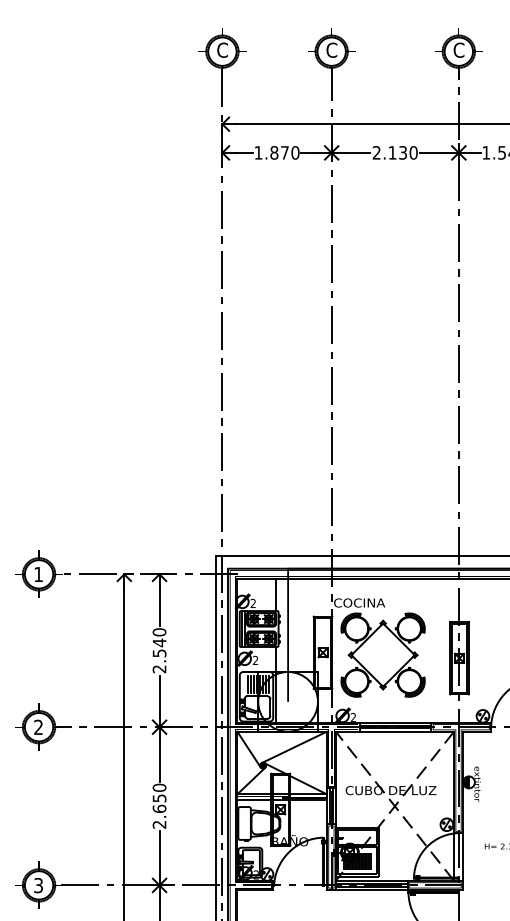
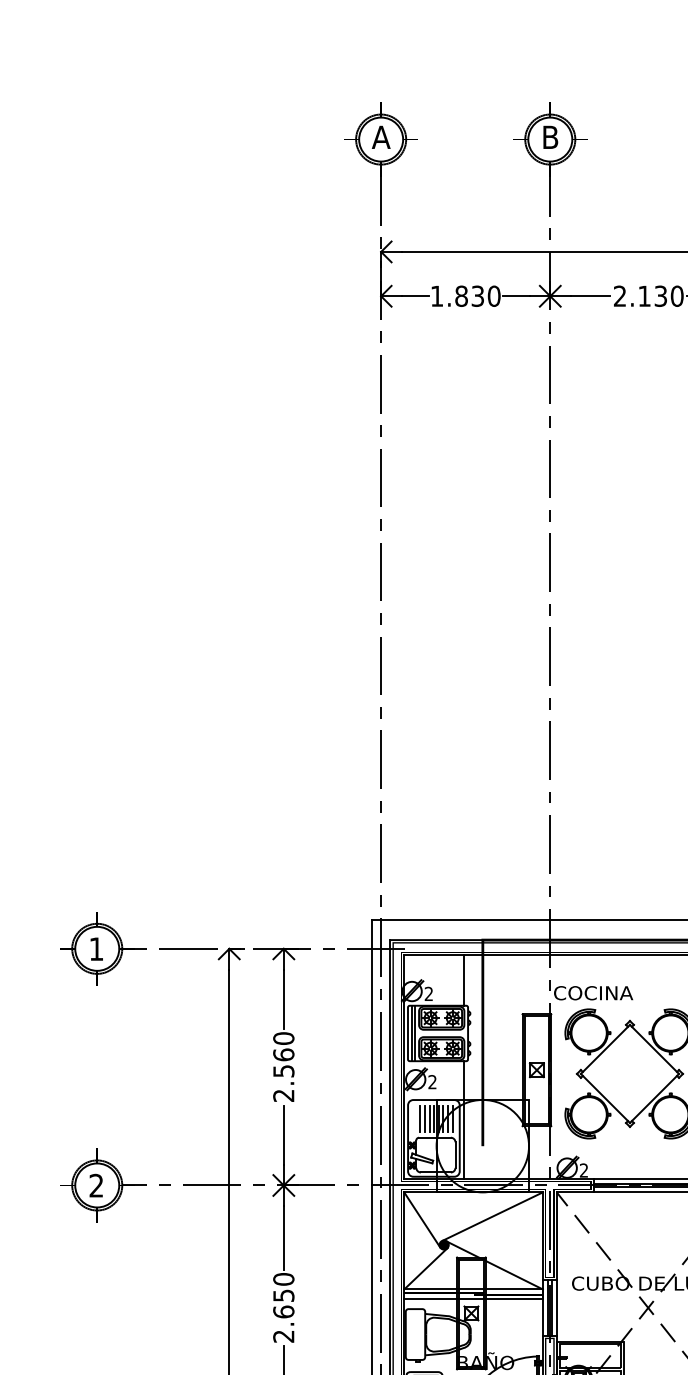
text: (222, 49) -> (381, 136), C -> A
text: (331, 49) -> (550, 136), C -> B
text: (284, 152) -> (477, 295), 1.870 -> 1.830
text: (159, 642) -> (283, 1054), 2.540 -> 2.560

